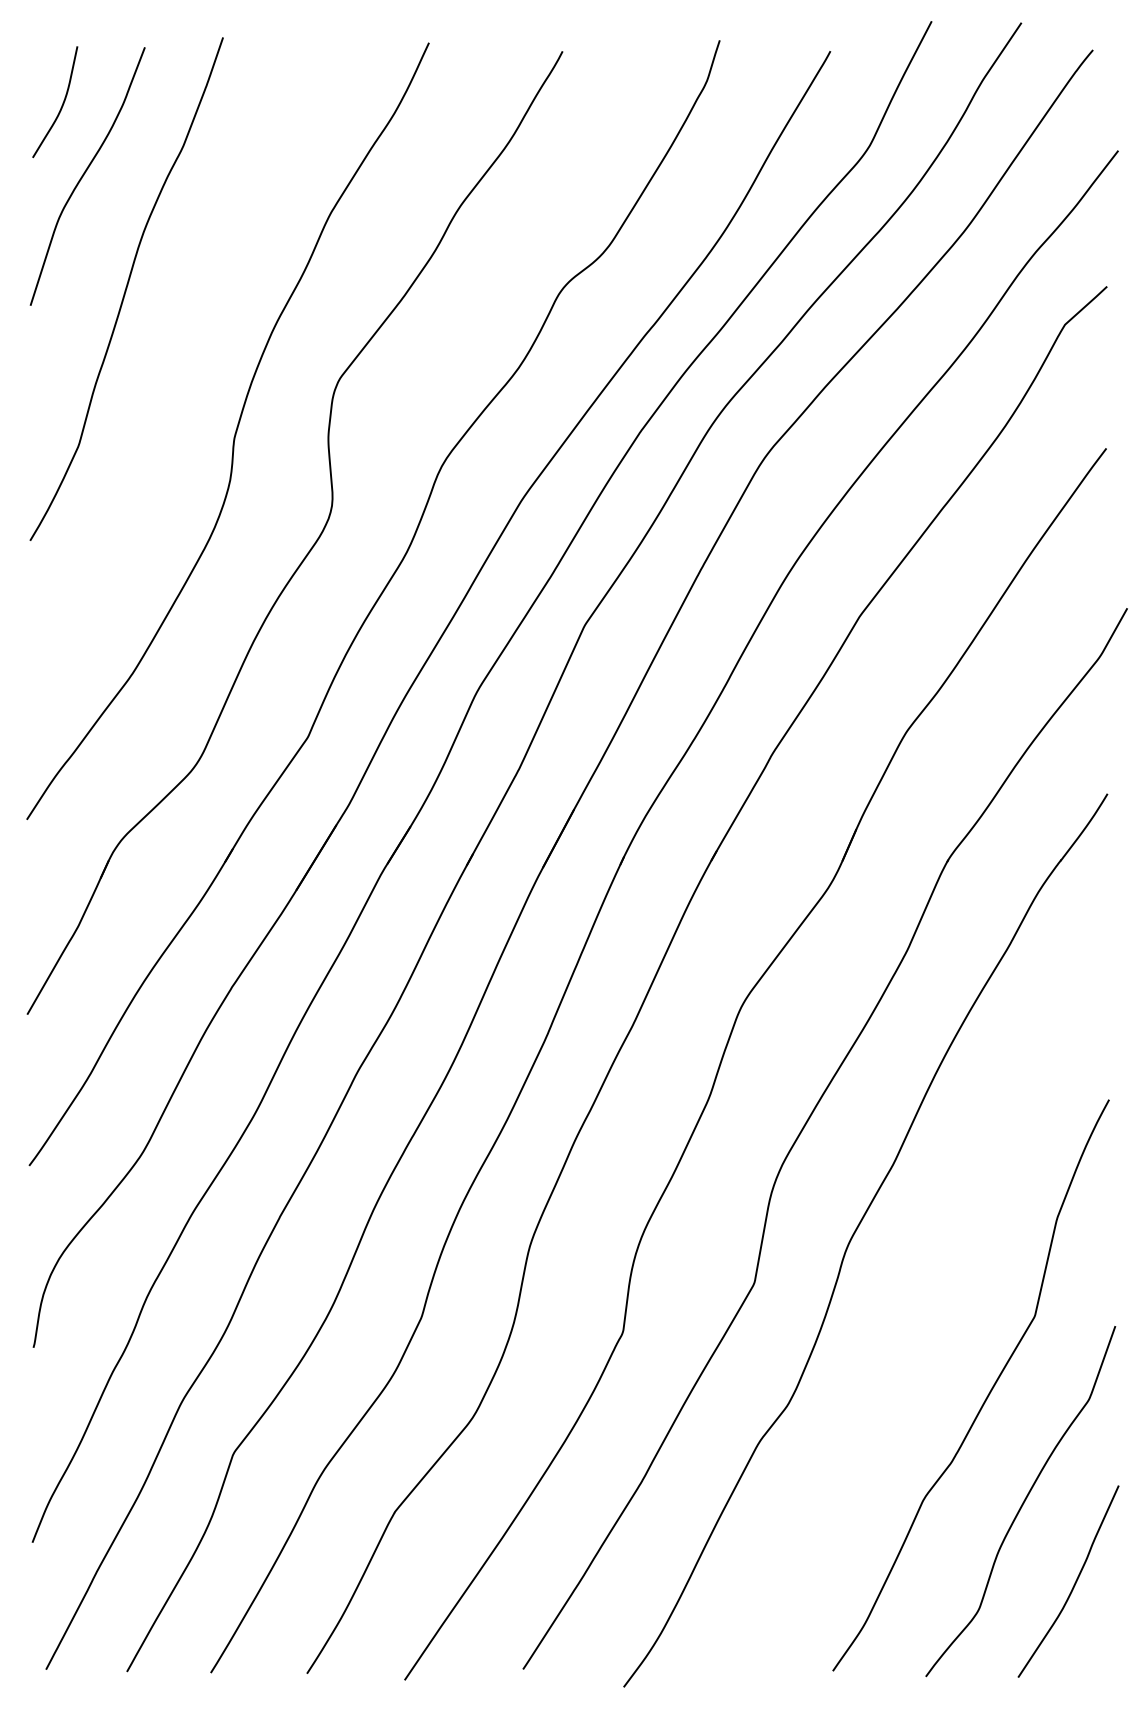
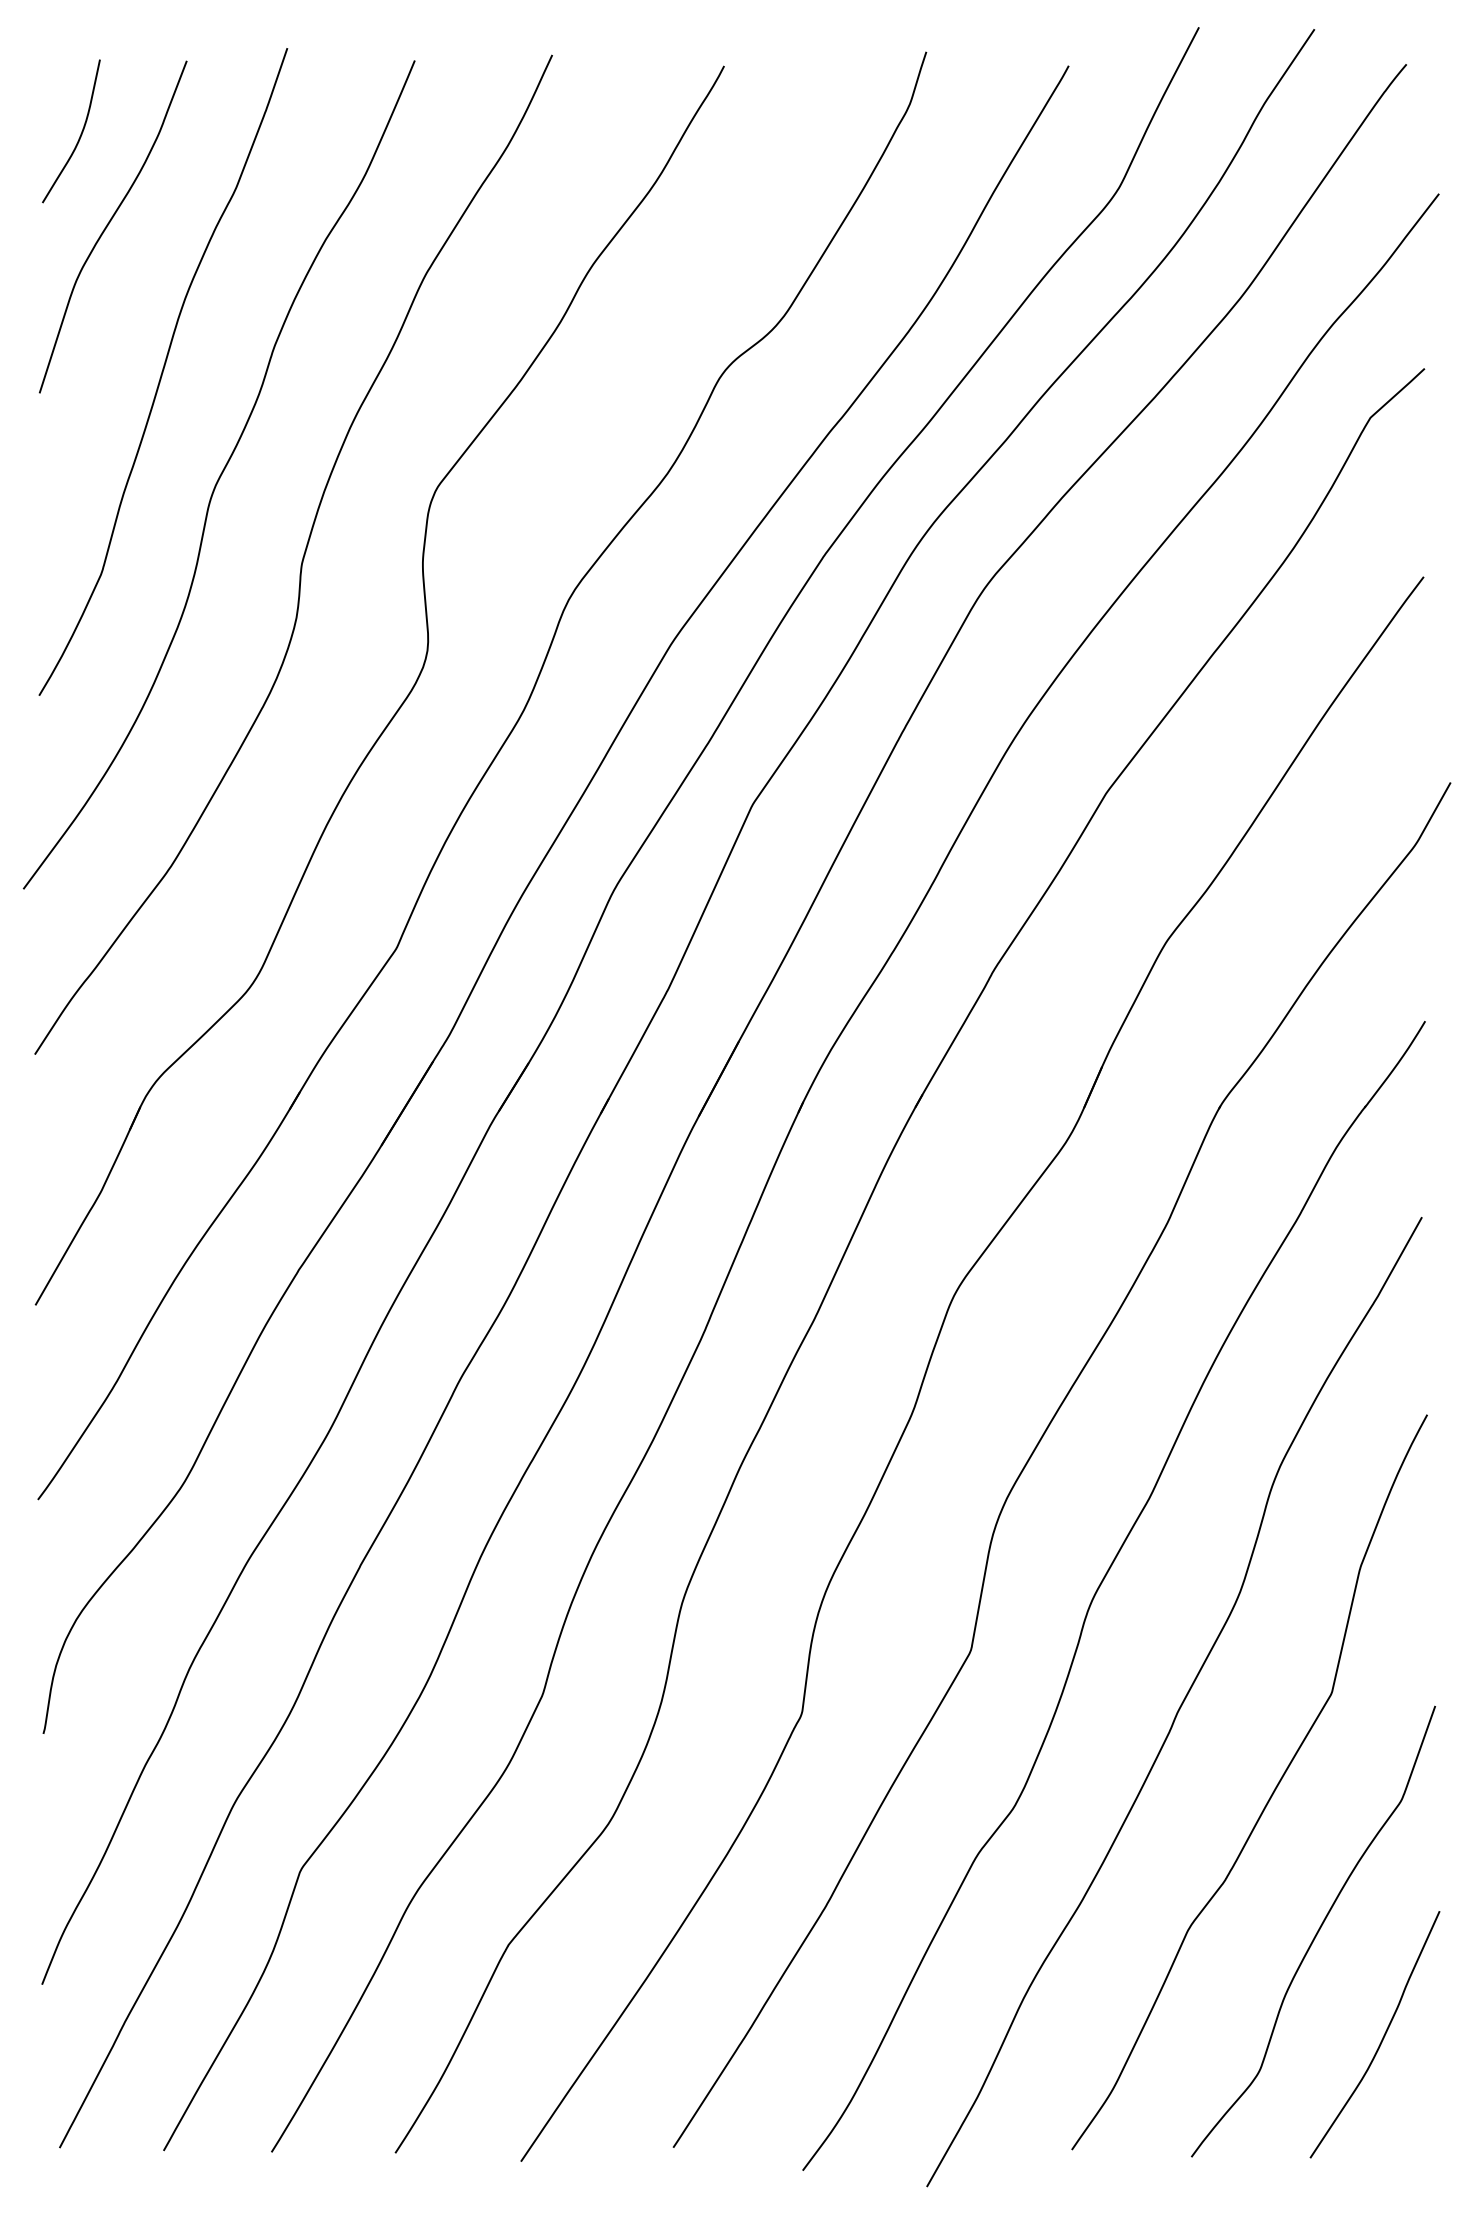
curve: (170, 369) -> (219, 475), added
curve: (917, 1324) -> (1180, 1704), added

